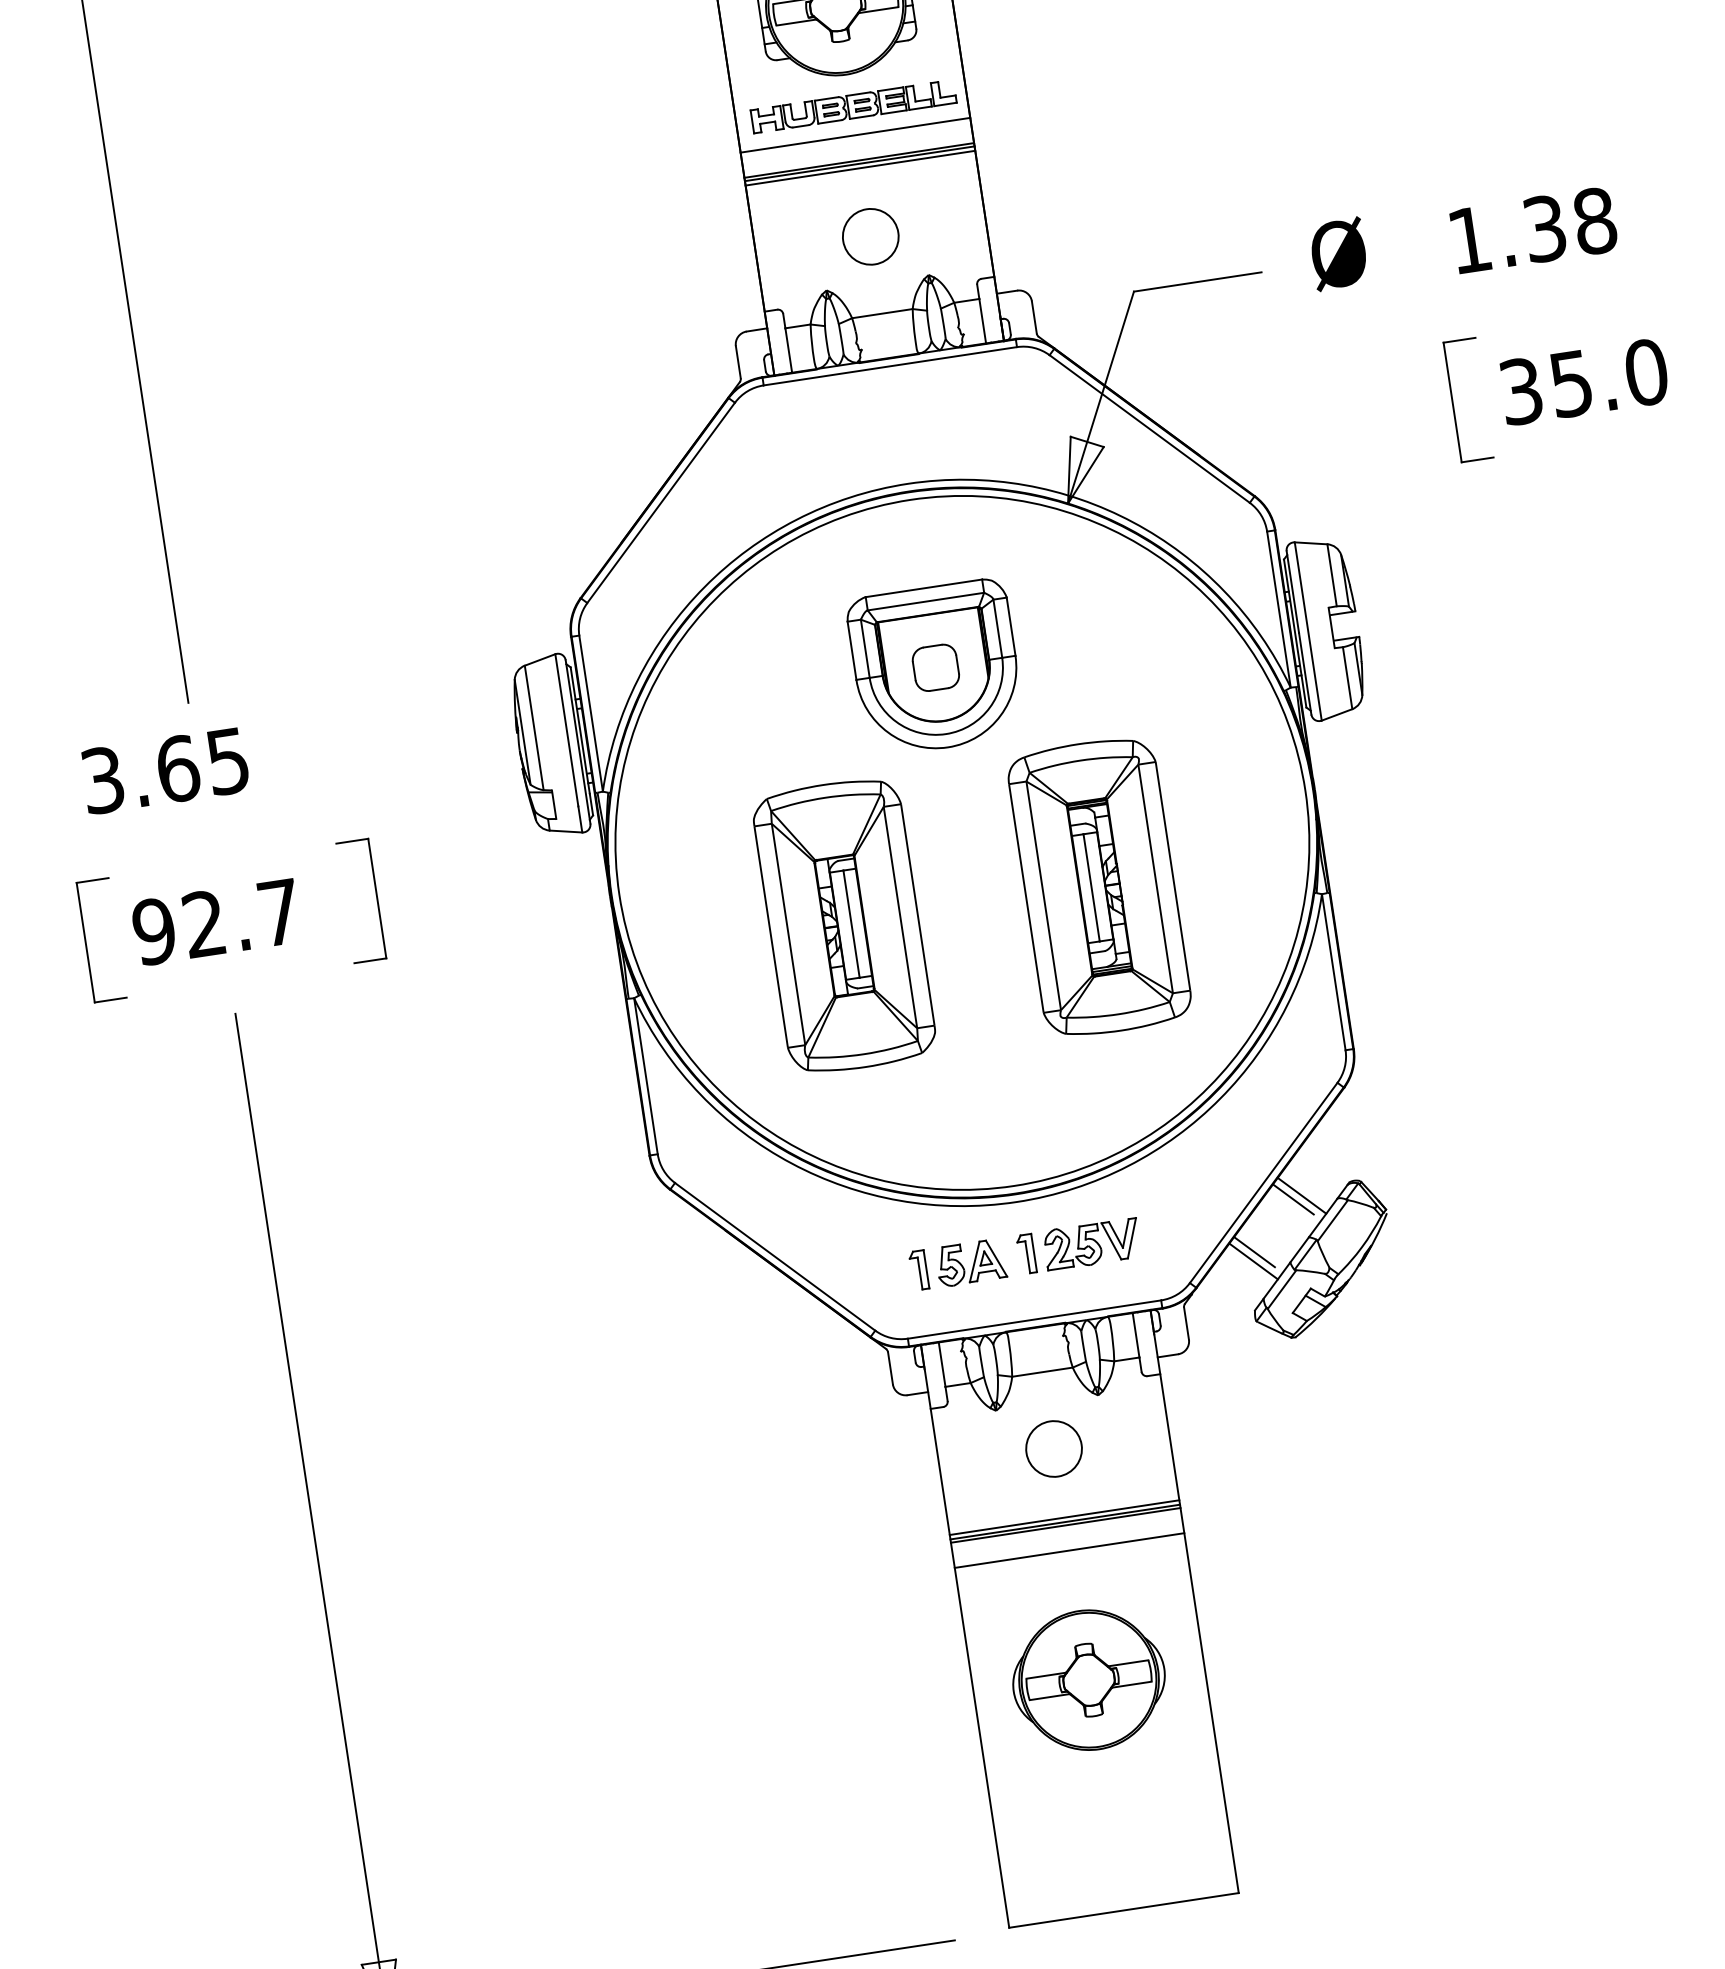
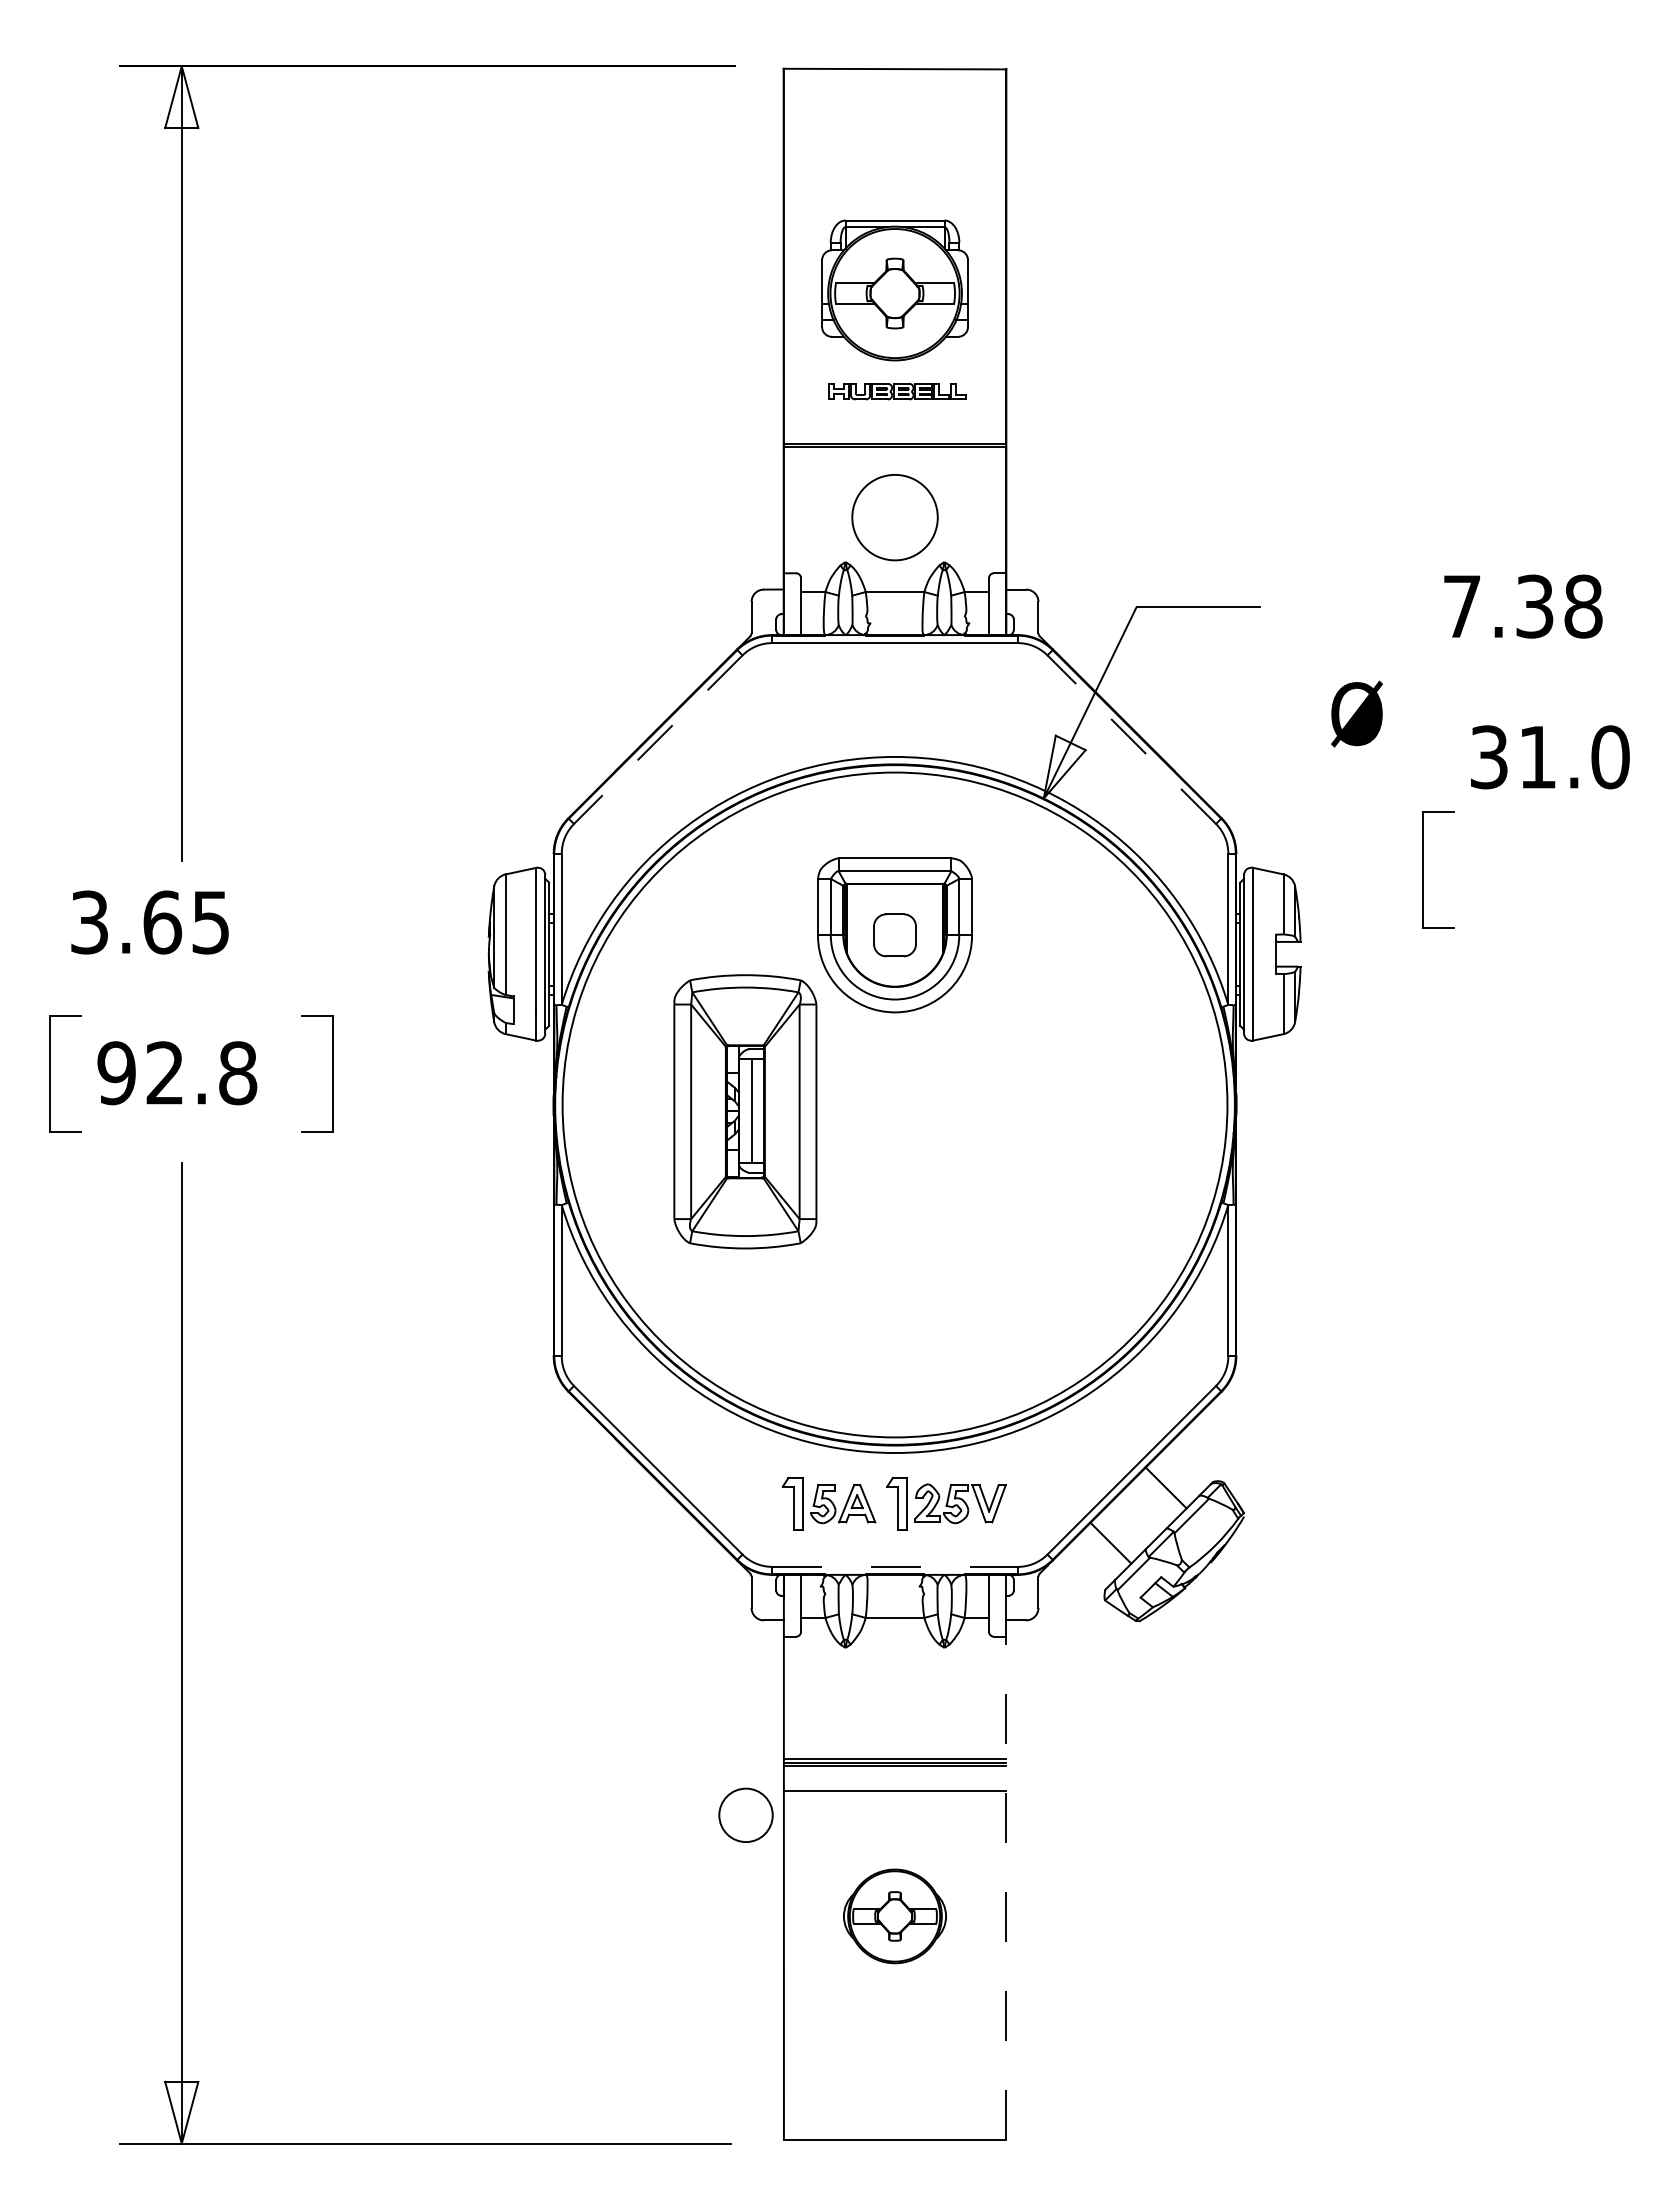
part: (853, 106) -> (897, 391), size x0.7
line: (854, 135) -> (894, 419), removed
line: (859, 168) -> (894, 451), removed
circle: (870, 236) -> (894, 517), size x1.6
text: (1470, 239) -> (1462, 606), 1.38 -> 7.38
text: (1338, 253) -> (1356, 713), moved
text: (1571, 384) -> (1537, 757), 35.0 -> 31.0
part: (1453, 401) -> (1423, 869), moved
line: (1149, 428) -> (1131, 739), solid -> dashed
line: (660, 503) -> (657, 740), solid -> dashed
part: (1099, 887) -> (1018, 1166), removed
text: (280, 912) -> (238, 1073), 92.7 -> 92.8
part: (844, 925) -> (745, 1111), moved
line: (1296, 1202) -> (1160, 1493), removed
part: (1026, 1253) -> (896, 1503), size x1.4
line: (1257, 1254) -> (1115, 1537), removed
part: (918, 1270) -> (792, 1503), size x1.4
line: (1034, 1319) -> (895, 1566), solid -> dashed
circle: (1053, 1448) -> (745, 1814), moved
line: (1194, 1600) -> (1006, 1856), solid -> dashed
part: (1088, 1680) -> (894, 1916), size x0.7

